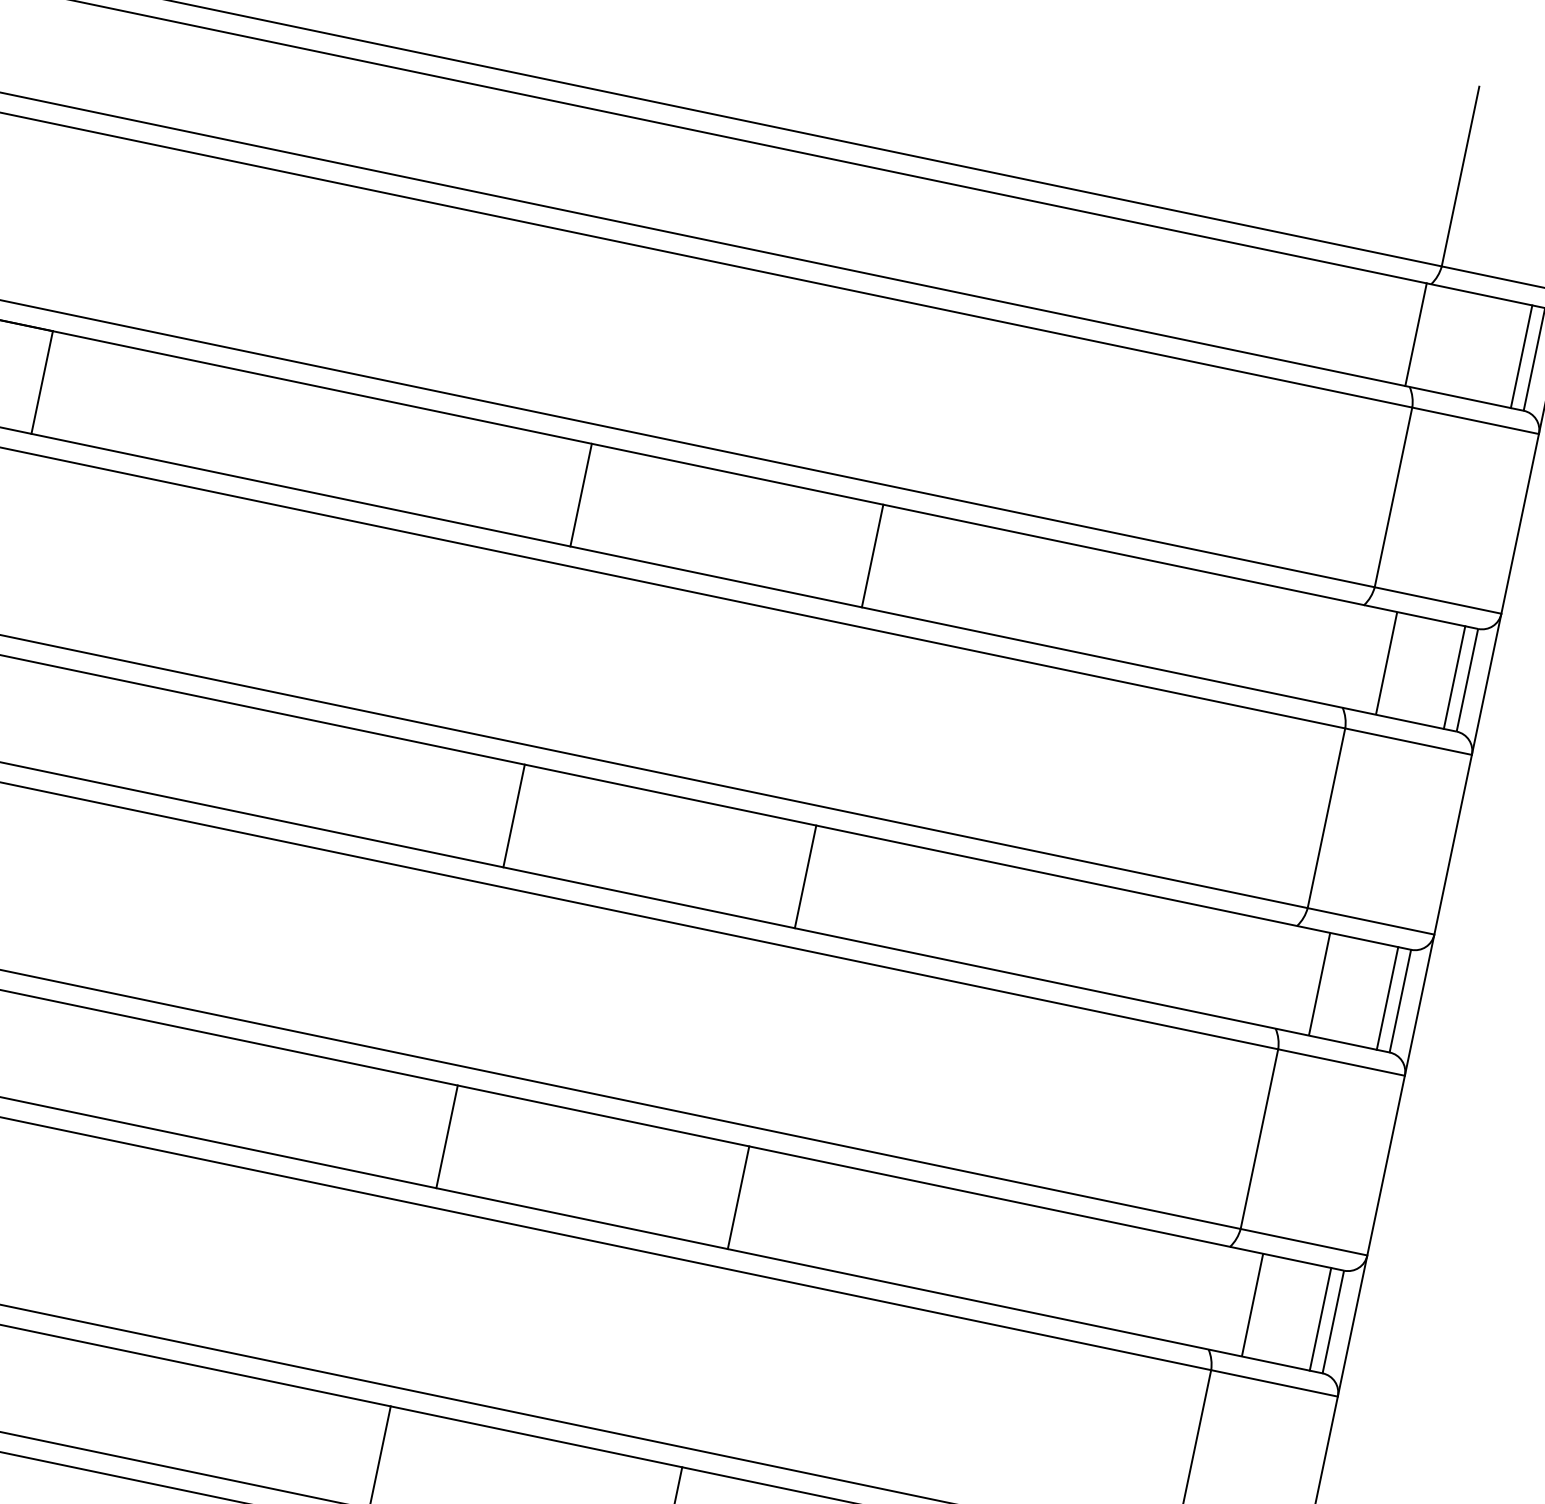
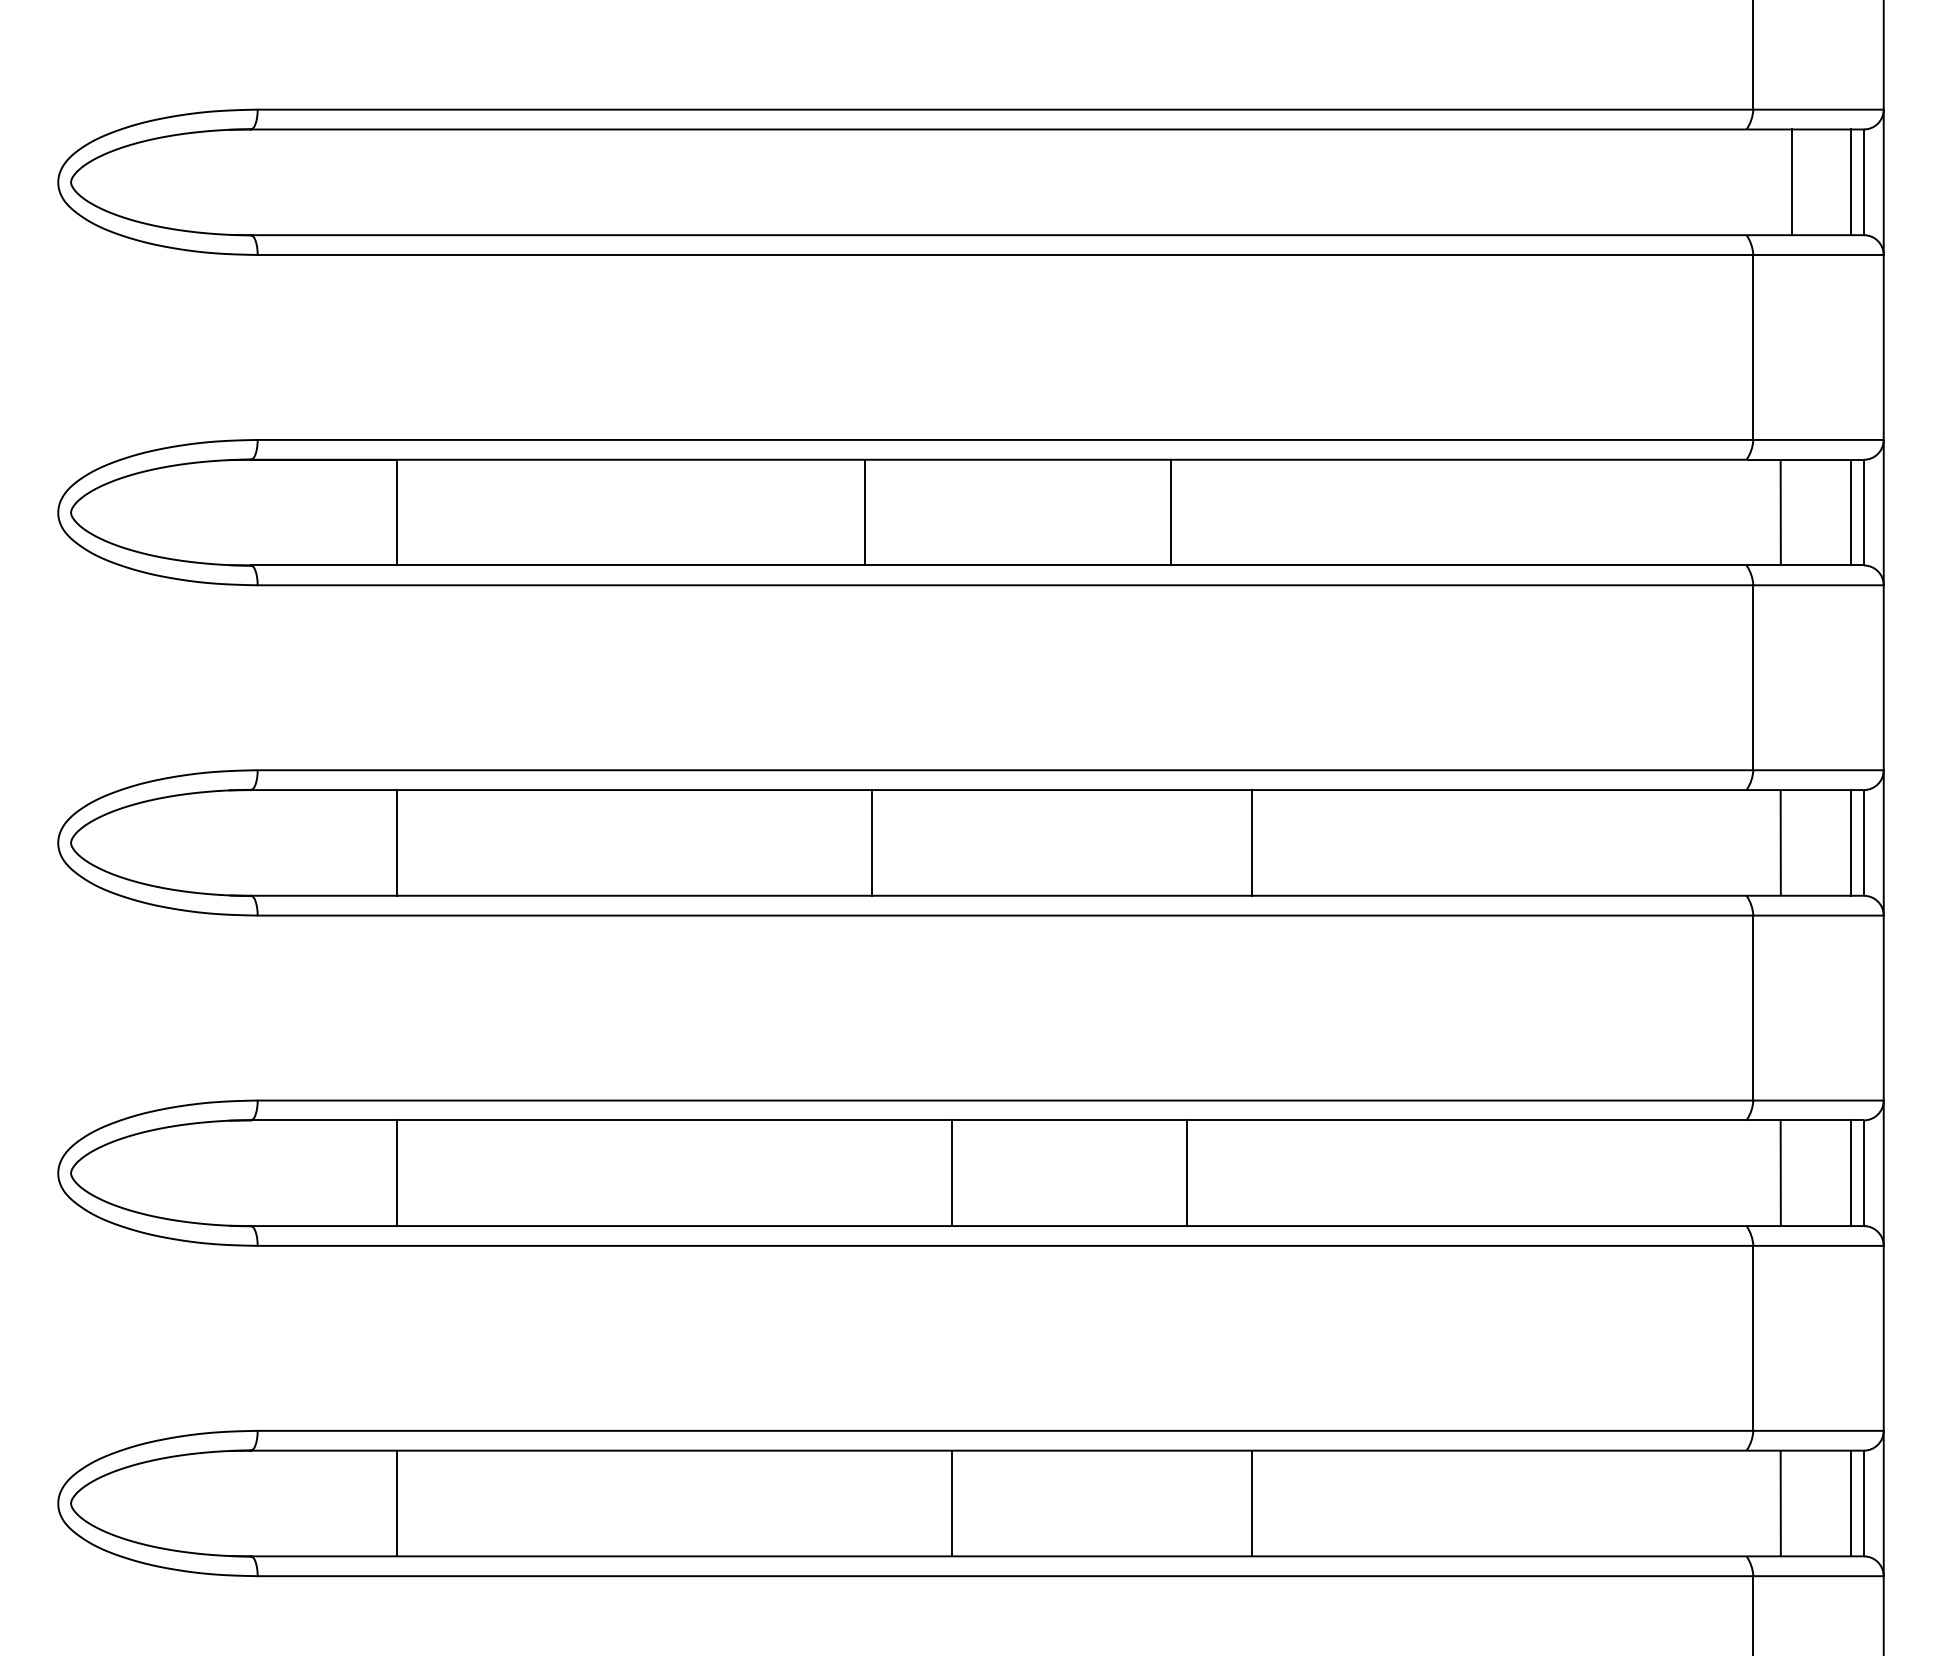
line: (1416, 334) -> (1792, 182), moved
line: (581, 495) -> (864, 512), moved
line: (872, 555) -> (1170, 512), moved
line: (514, 815) -> (871, 842), moved
line: (738, 1197) -> (1186, 1173), moved

